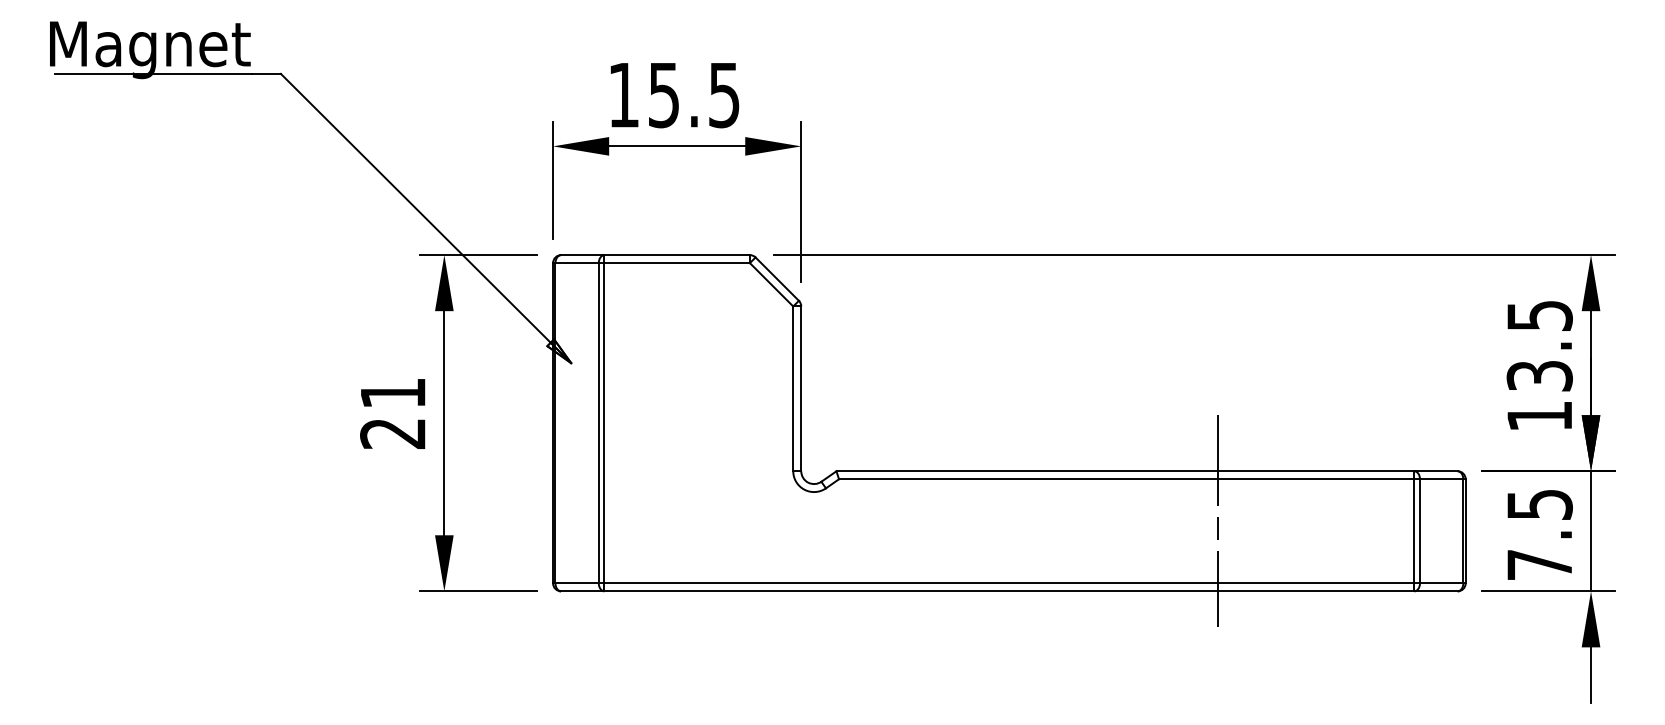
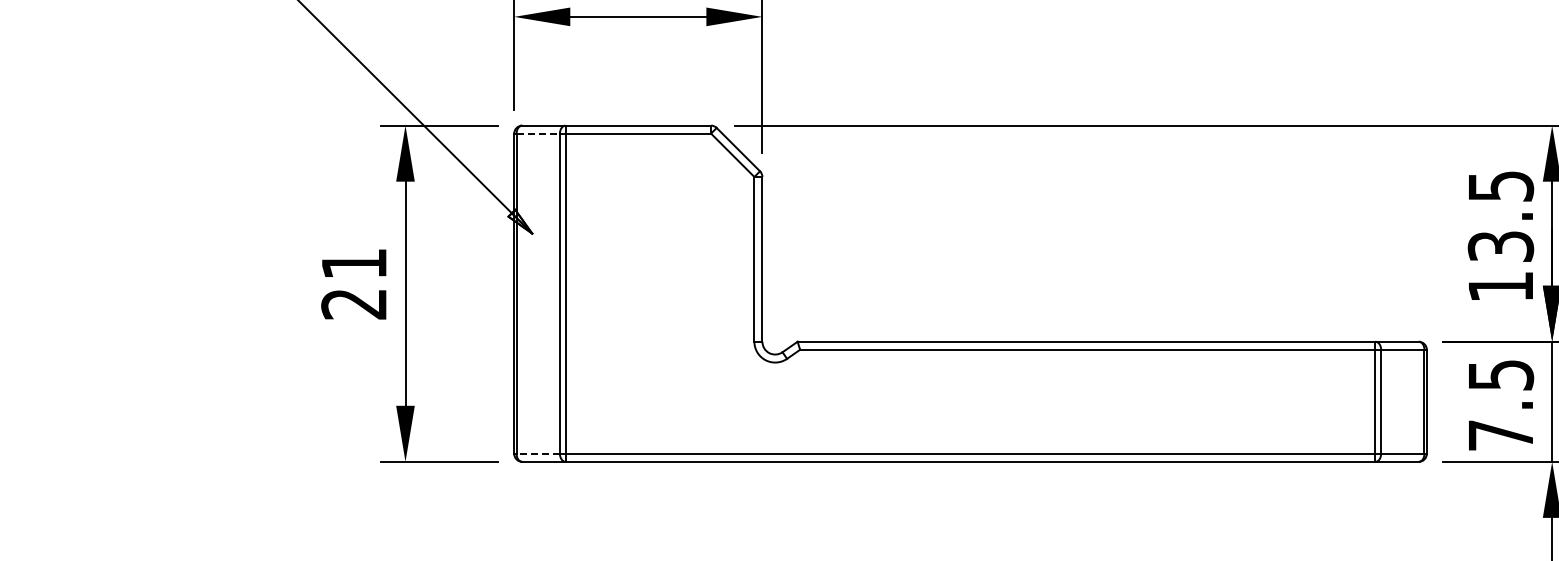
line: (577, 263) -> (538, 134), solid -> dashed
line: (1217, 520) -> (1178, 391), removed
line: (577, 583) -> (538, 454), solid -> dashed

